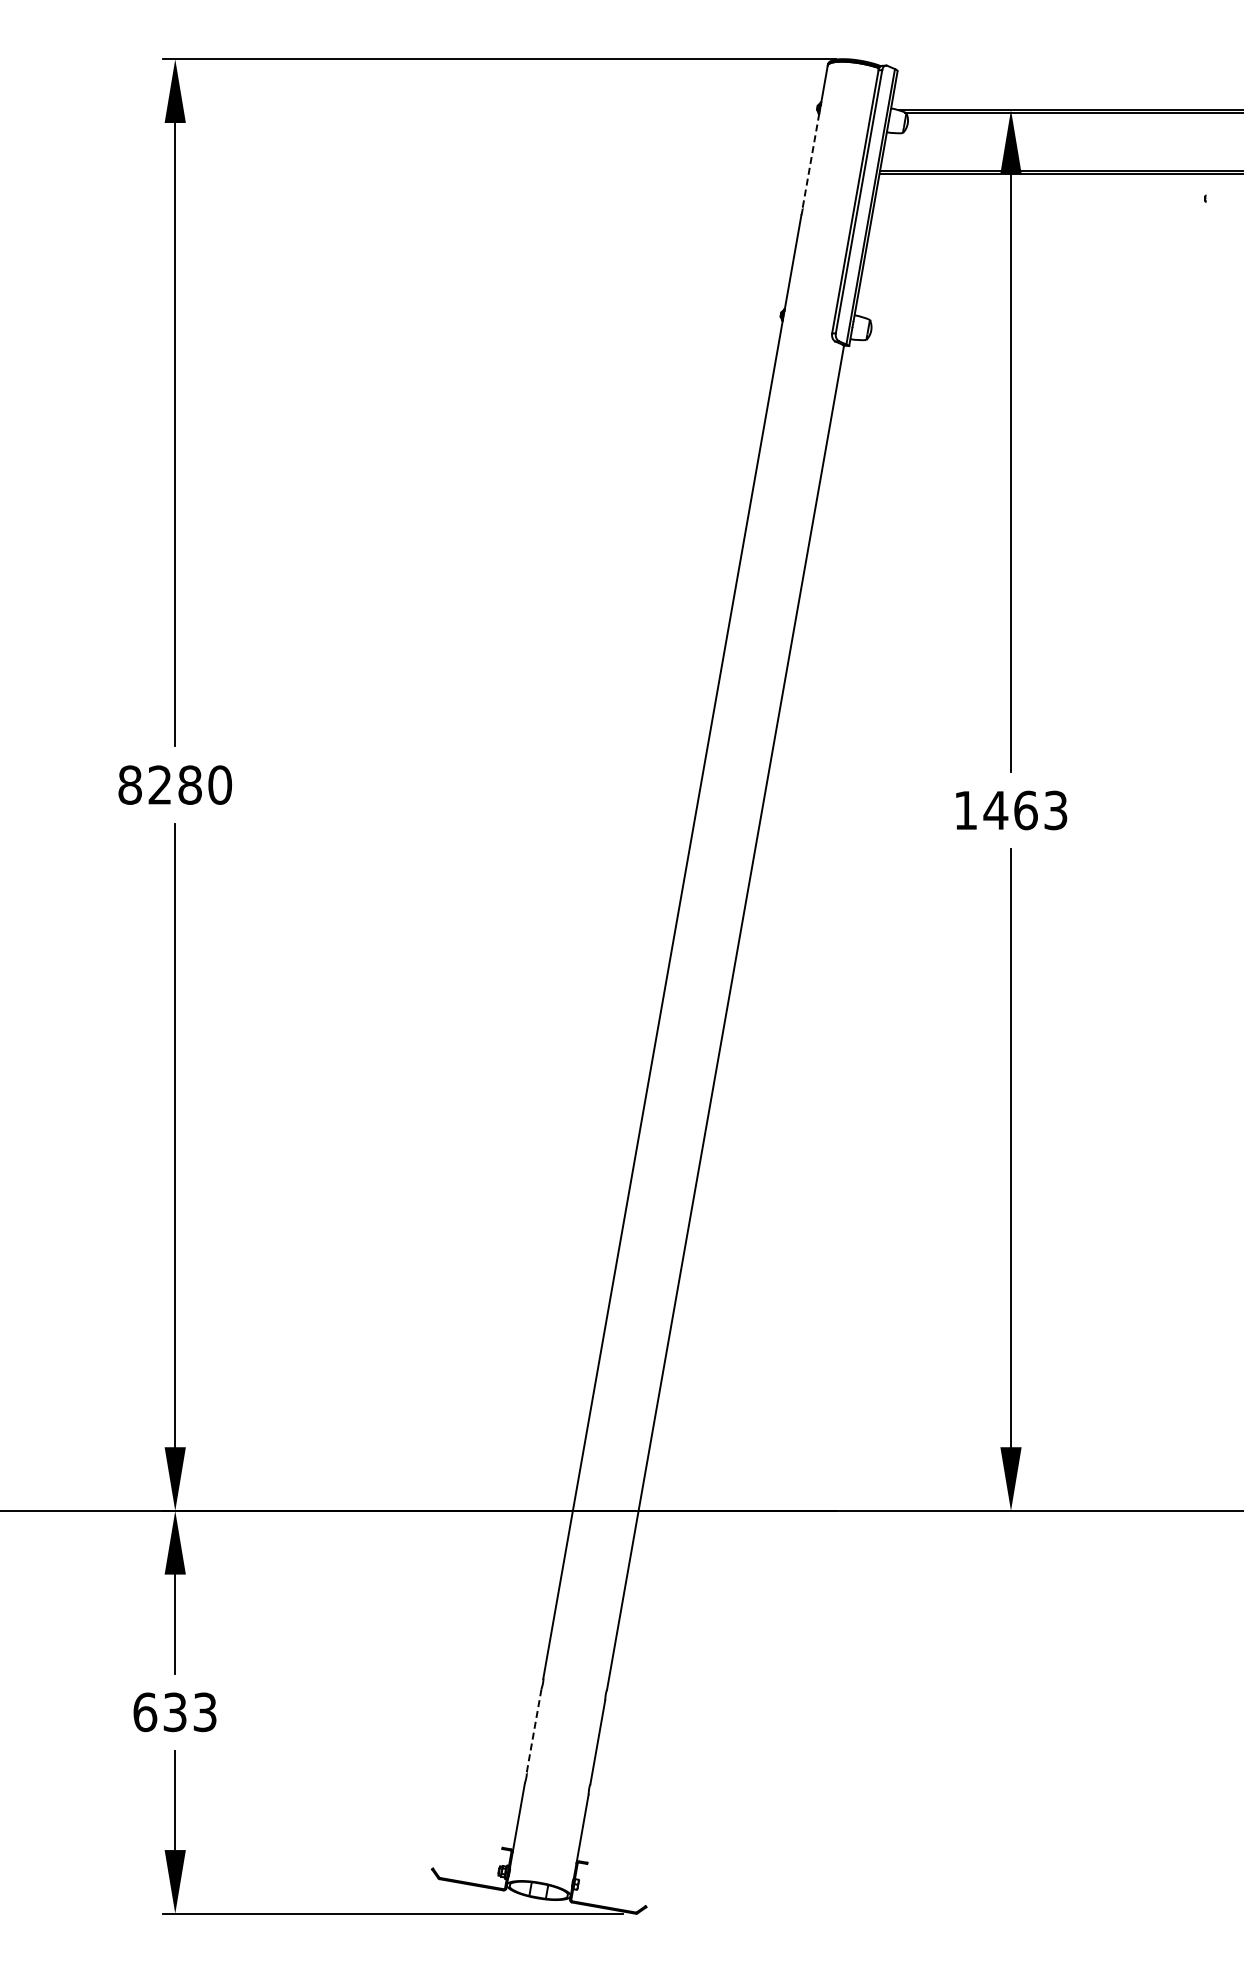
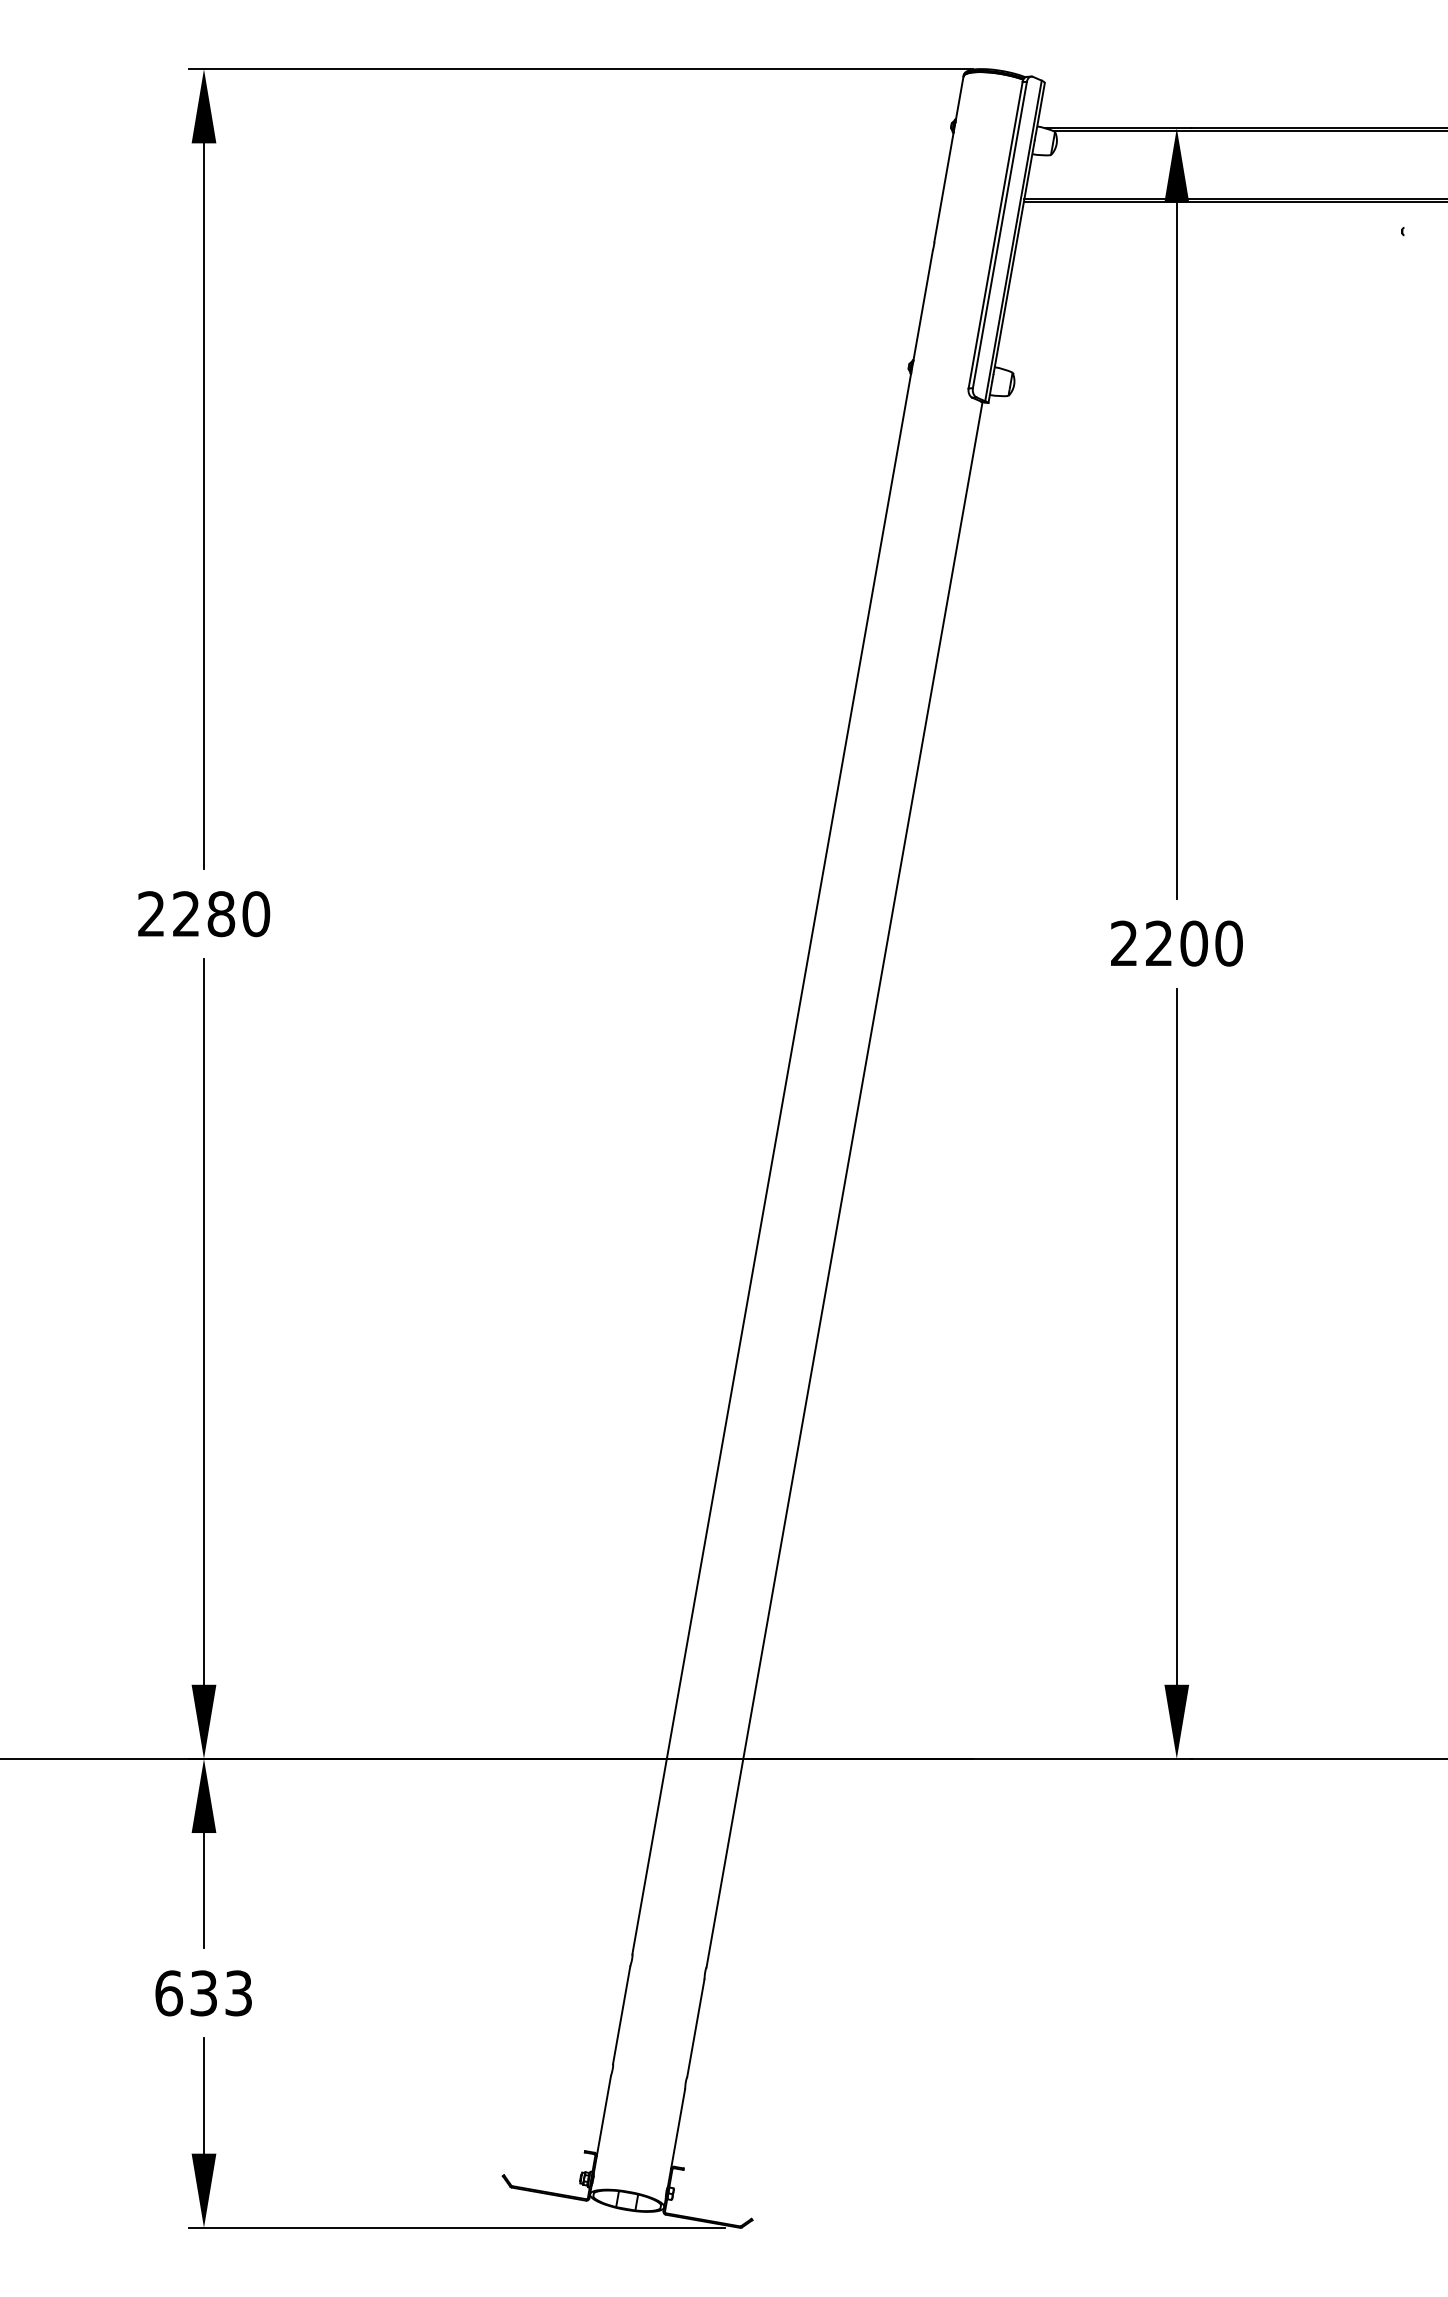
line: (810, 160) -> (943, 187), dashed -> solid
text: (129, 784) -> (150, 913), 8280 -> 2280
text: (1010, 810) -> (1176, 943), 1463 -> 2200
line: (534, 1731) -> (622, 2015), dashed -> solid

